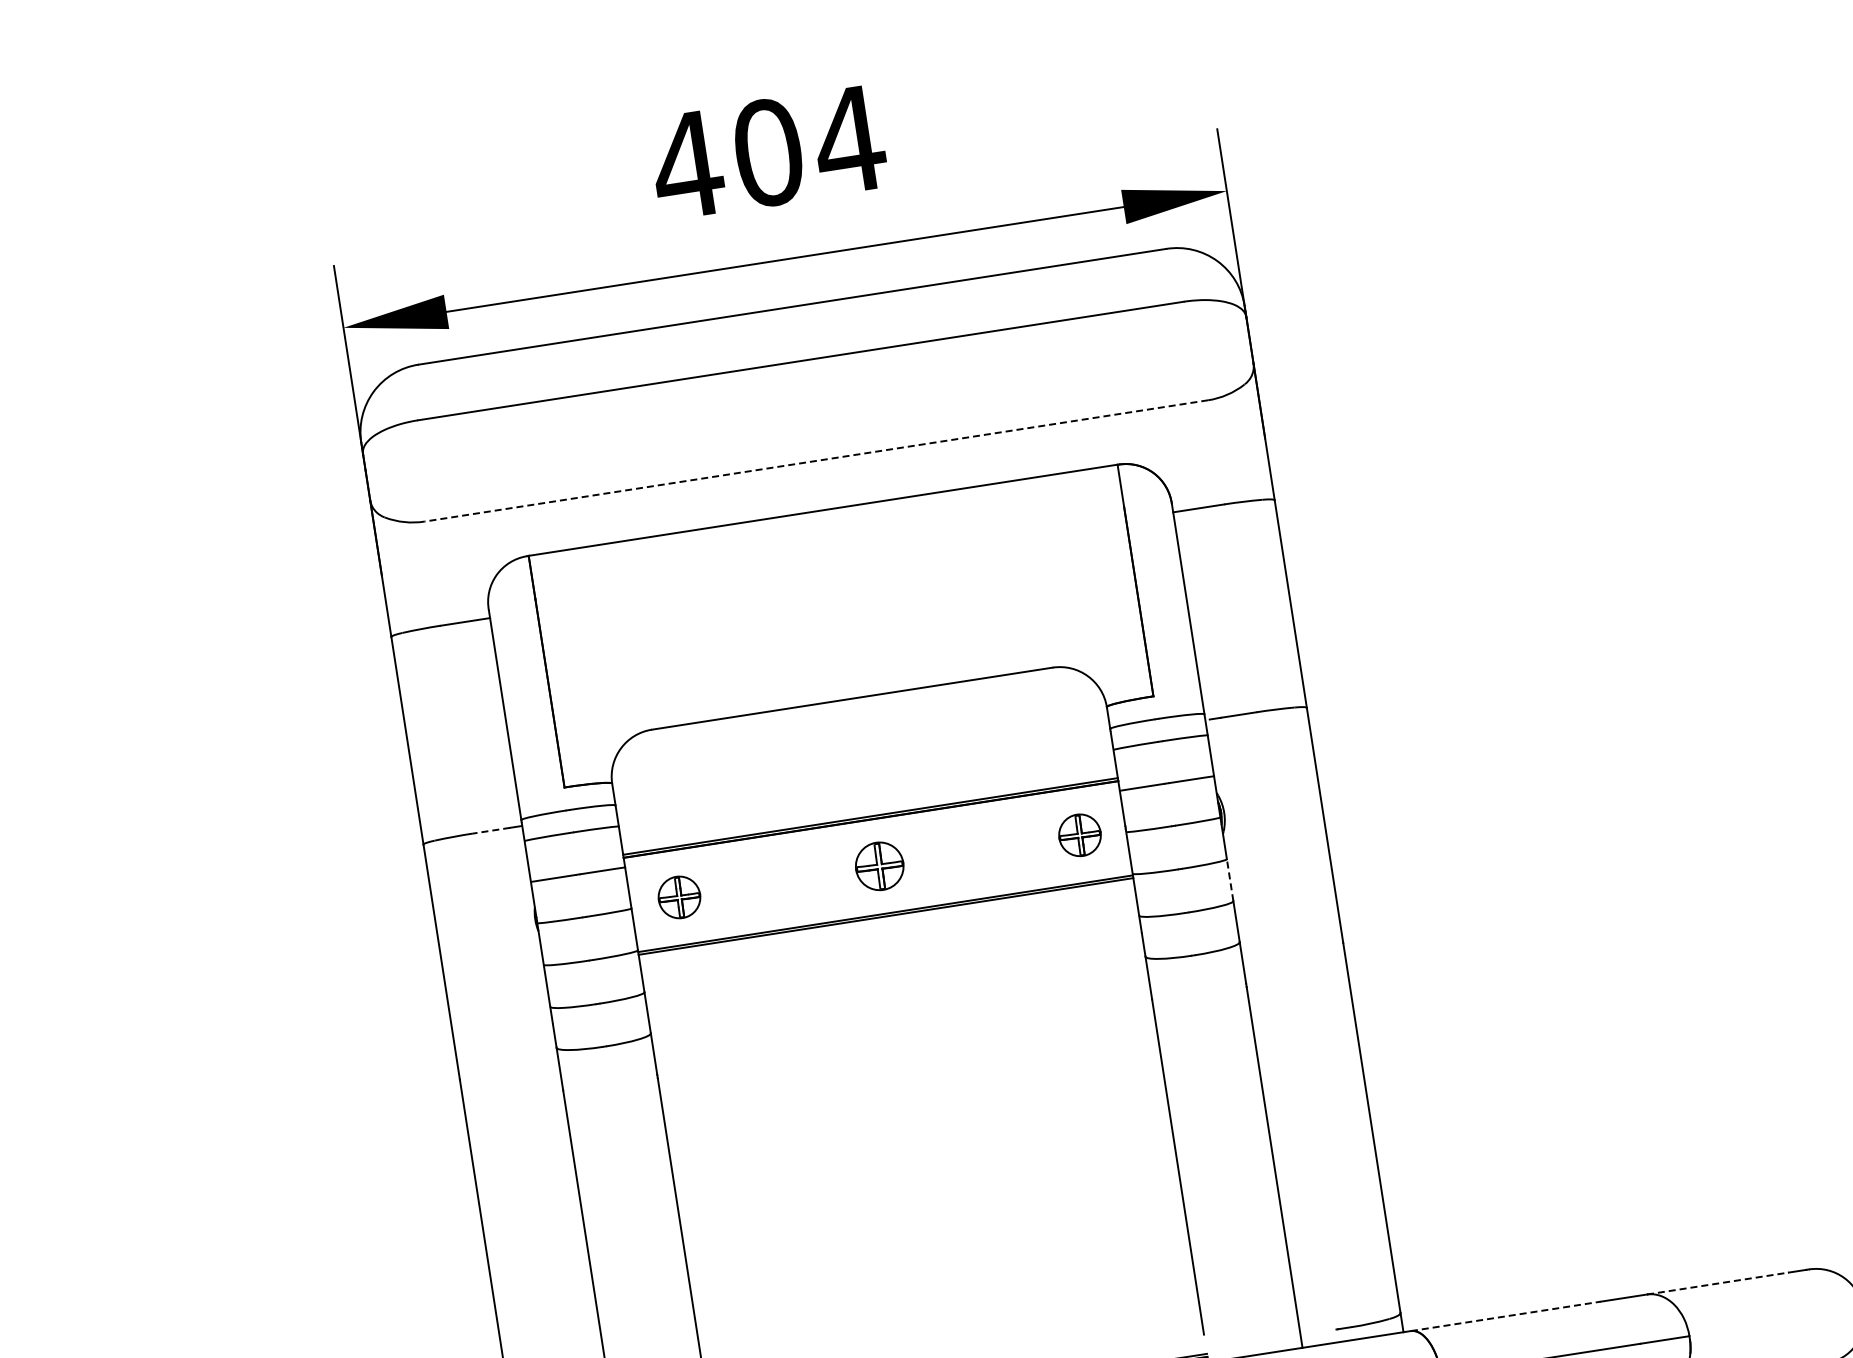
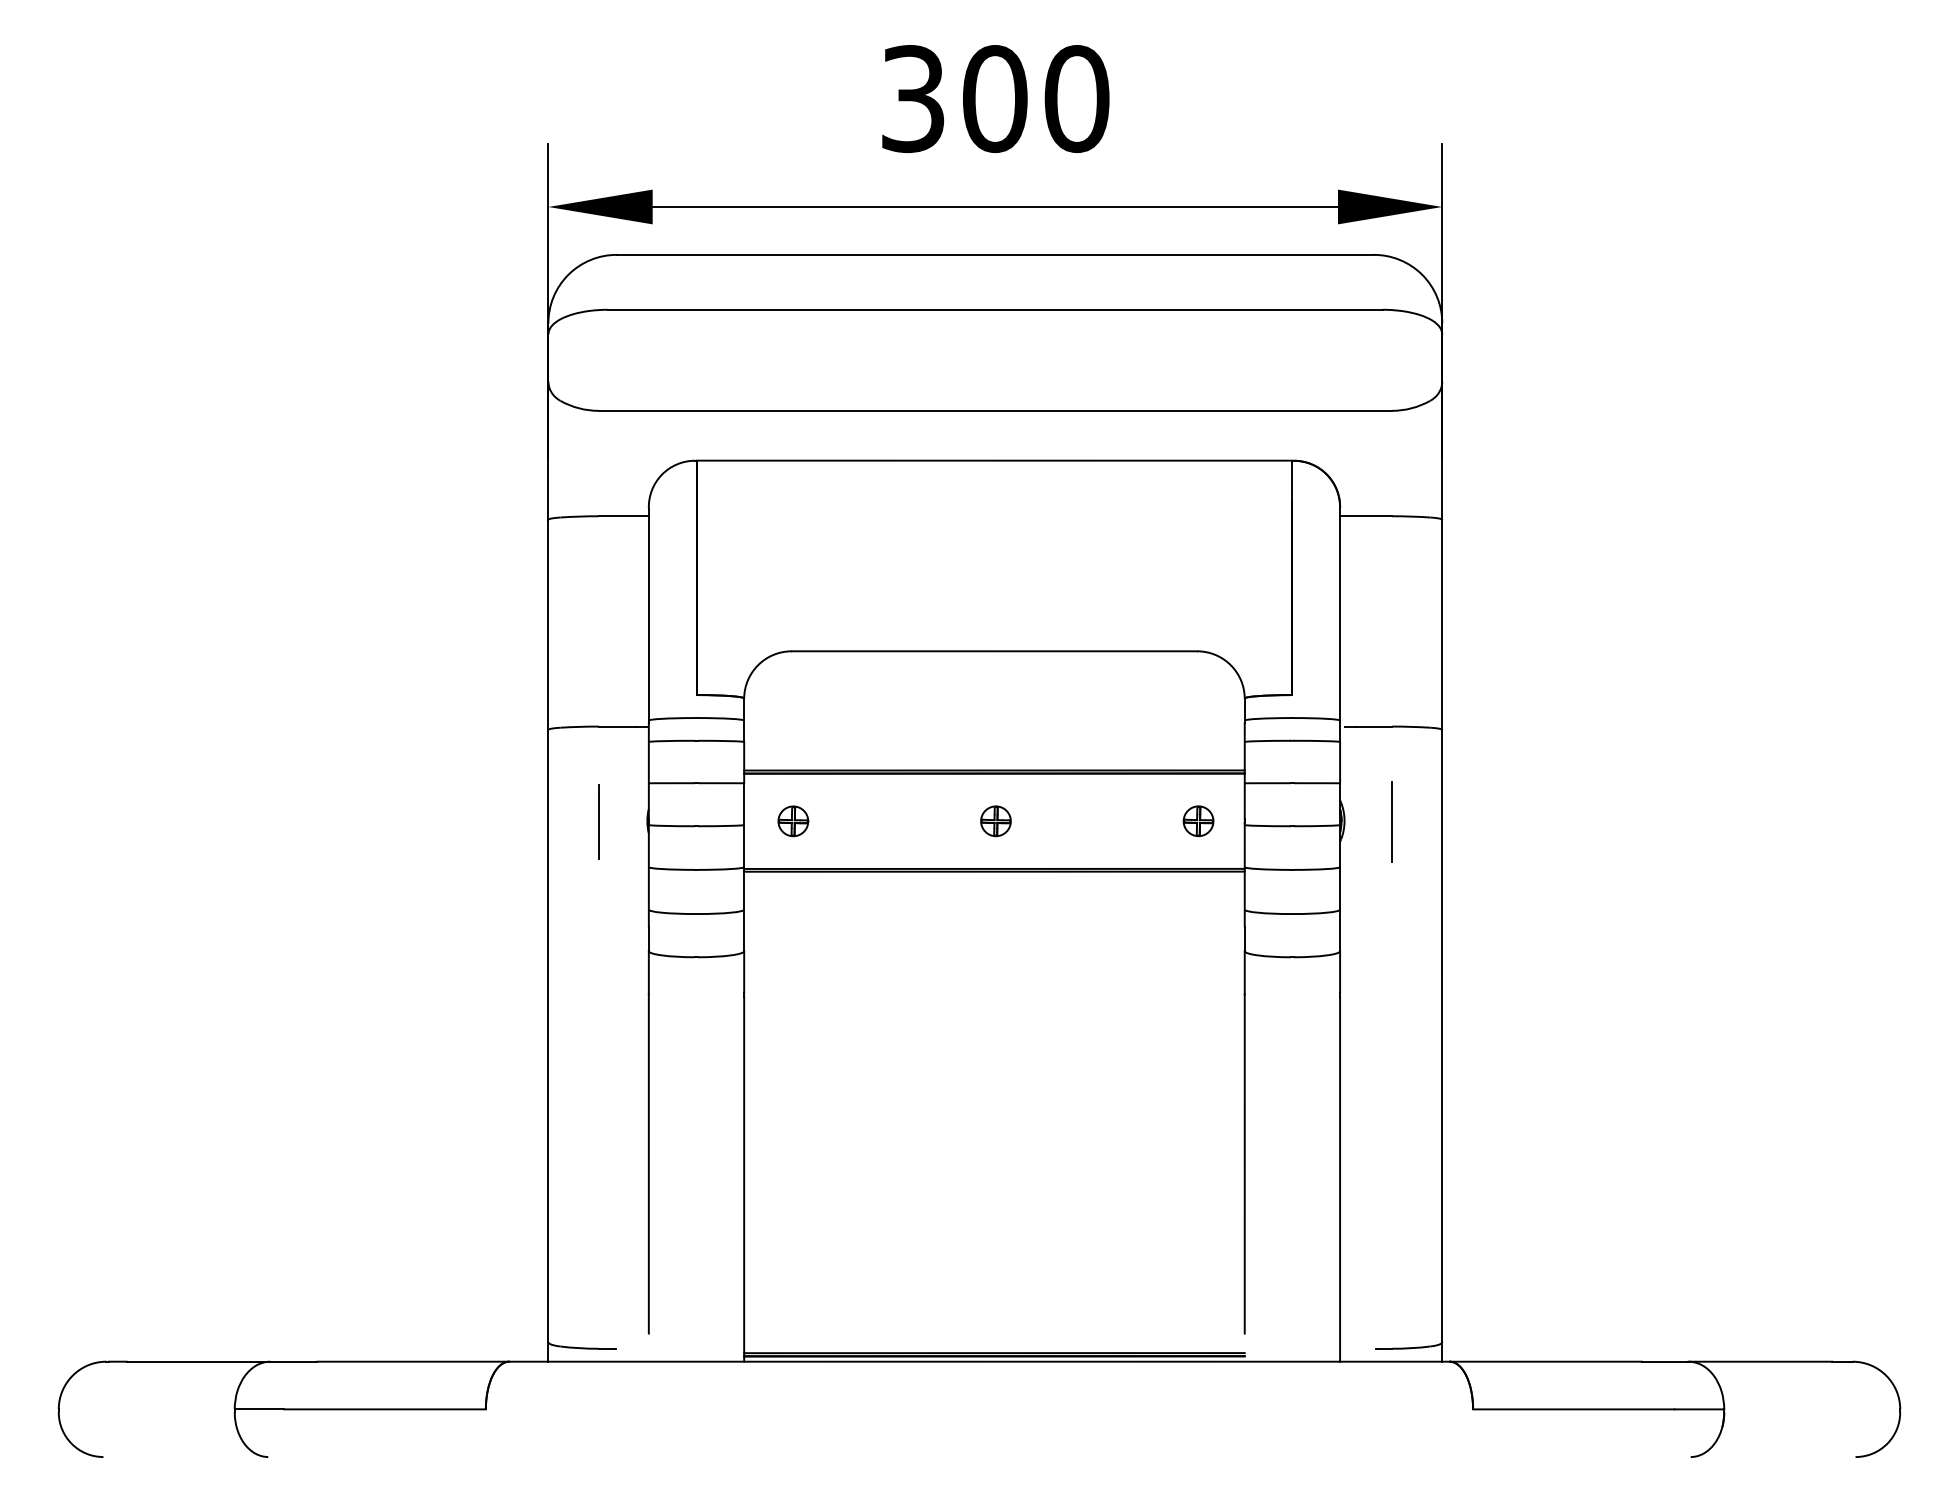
text: (767, 153) -> (994, 99), 404 -> 300
line: (816, 460) -> (995, 410), dashed -> solid
line: (1270, 806) -> (1391, 821), added
line: (491, 830) -> (617, 726), dashed -> solid
part: (1079, 835) -> (1198, 821), size x0.71
part: (879, 866) -> (995, 821), size x0.62
line: (1230, 879) -> (1340, 887), dashed -> solid
part: (679, 897) -> (793, 821), size x0.71
line: (487, 927) -> (598, 821), added
line: (1717, 1283) -> (1760, 1361), dashed -> solid
line: (1505, 1316) -> (1545, 1361), dashed -> solid

